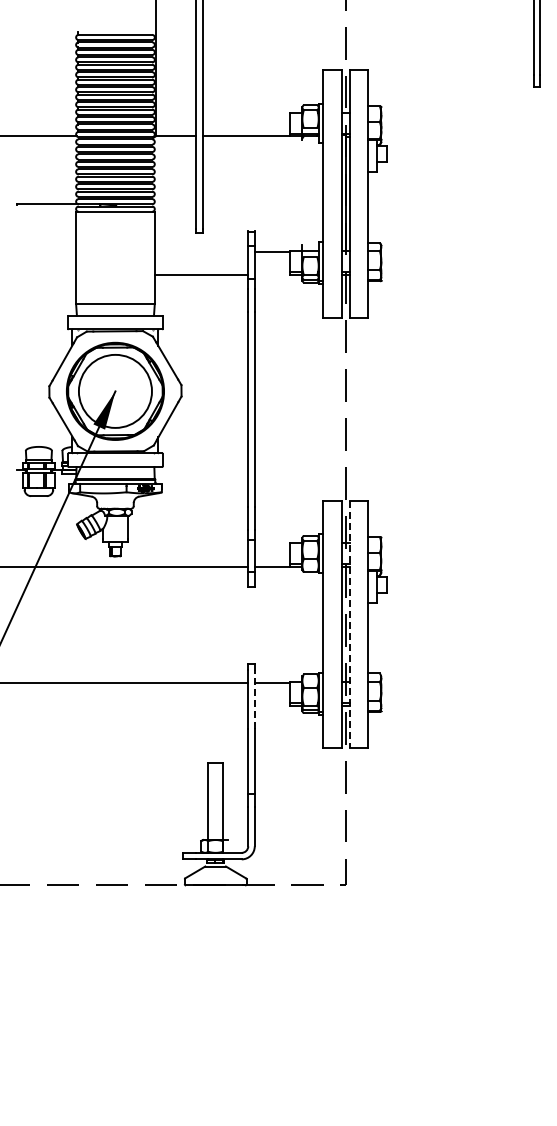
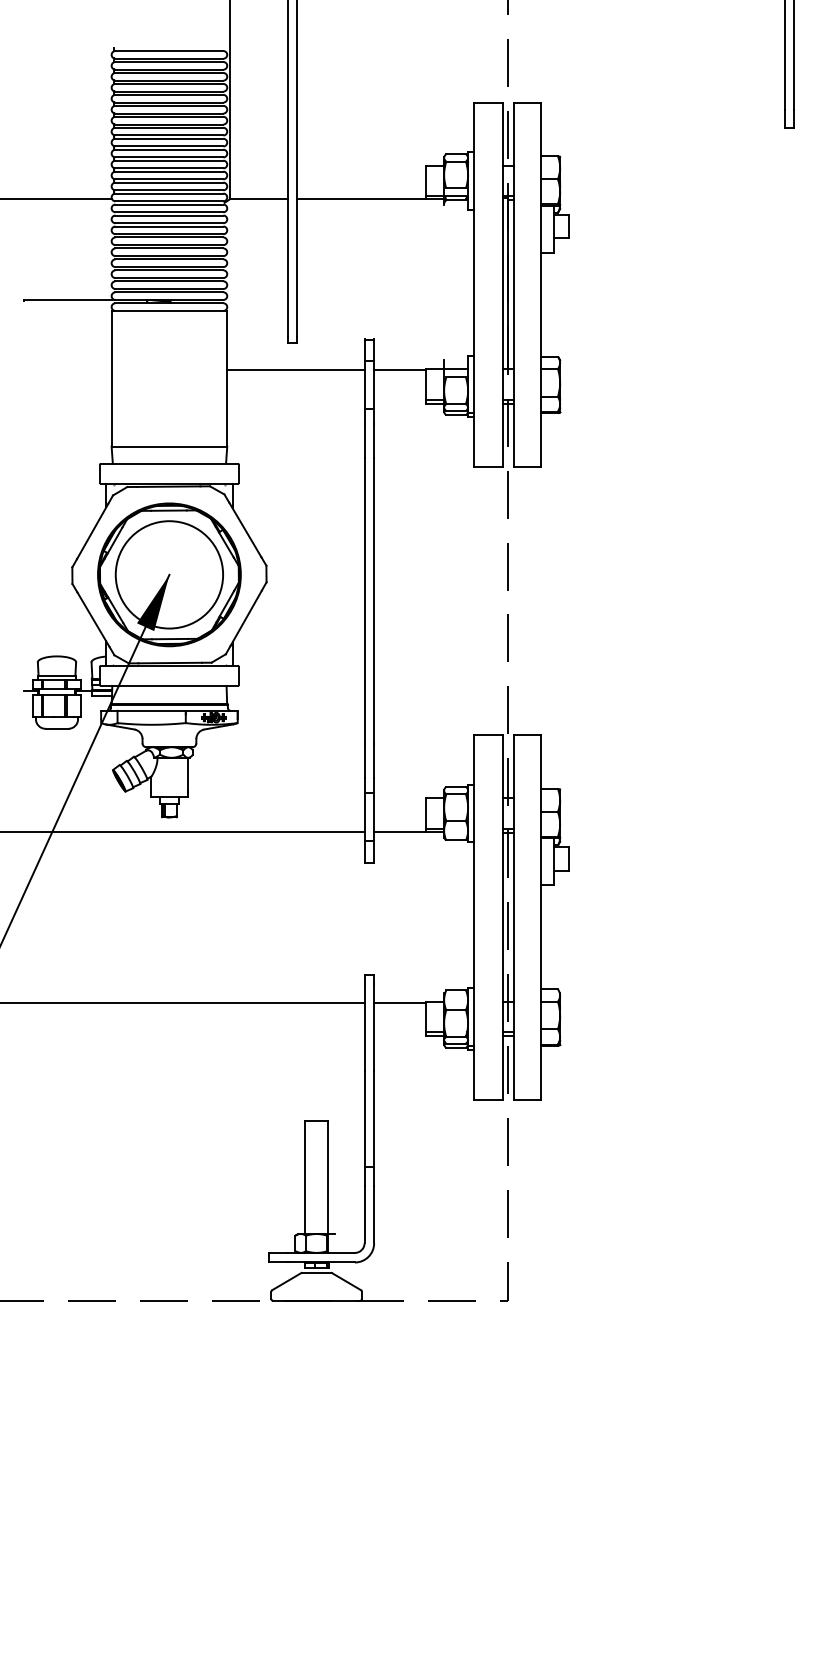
line: (201, 274) -> (295, 369), moved
line: (350, 624) -> (514, 917), dashed -> solid
line: (254, 699) -> (373, 1027), dashed -> solid

